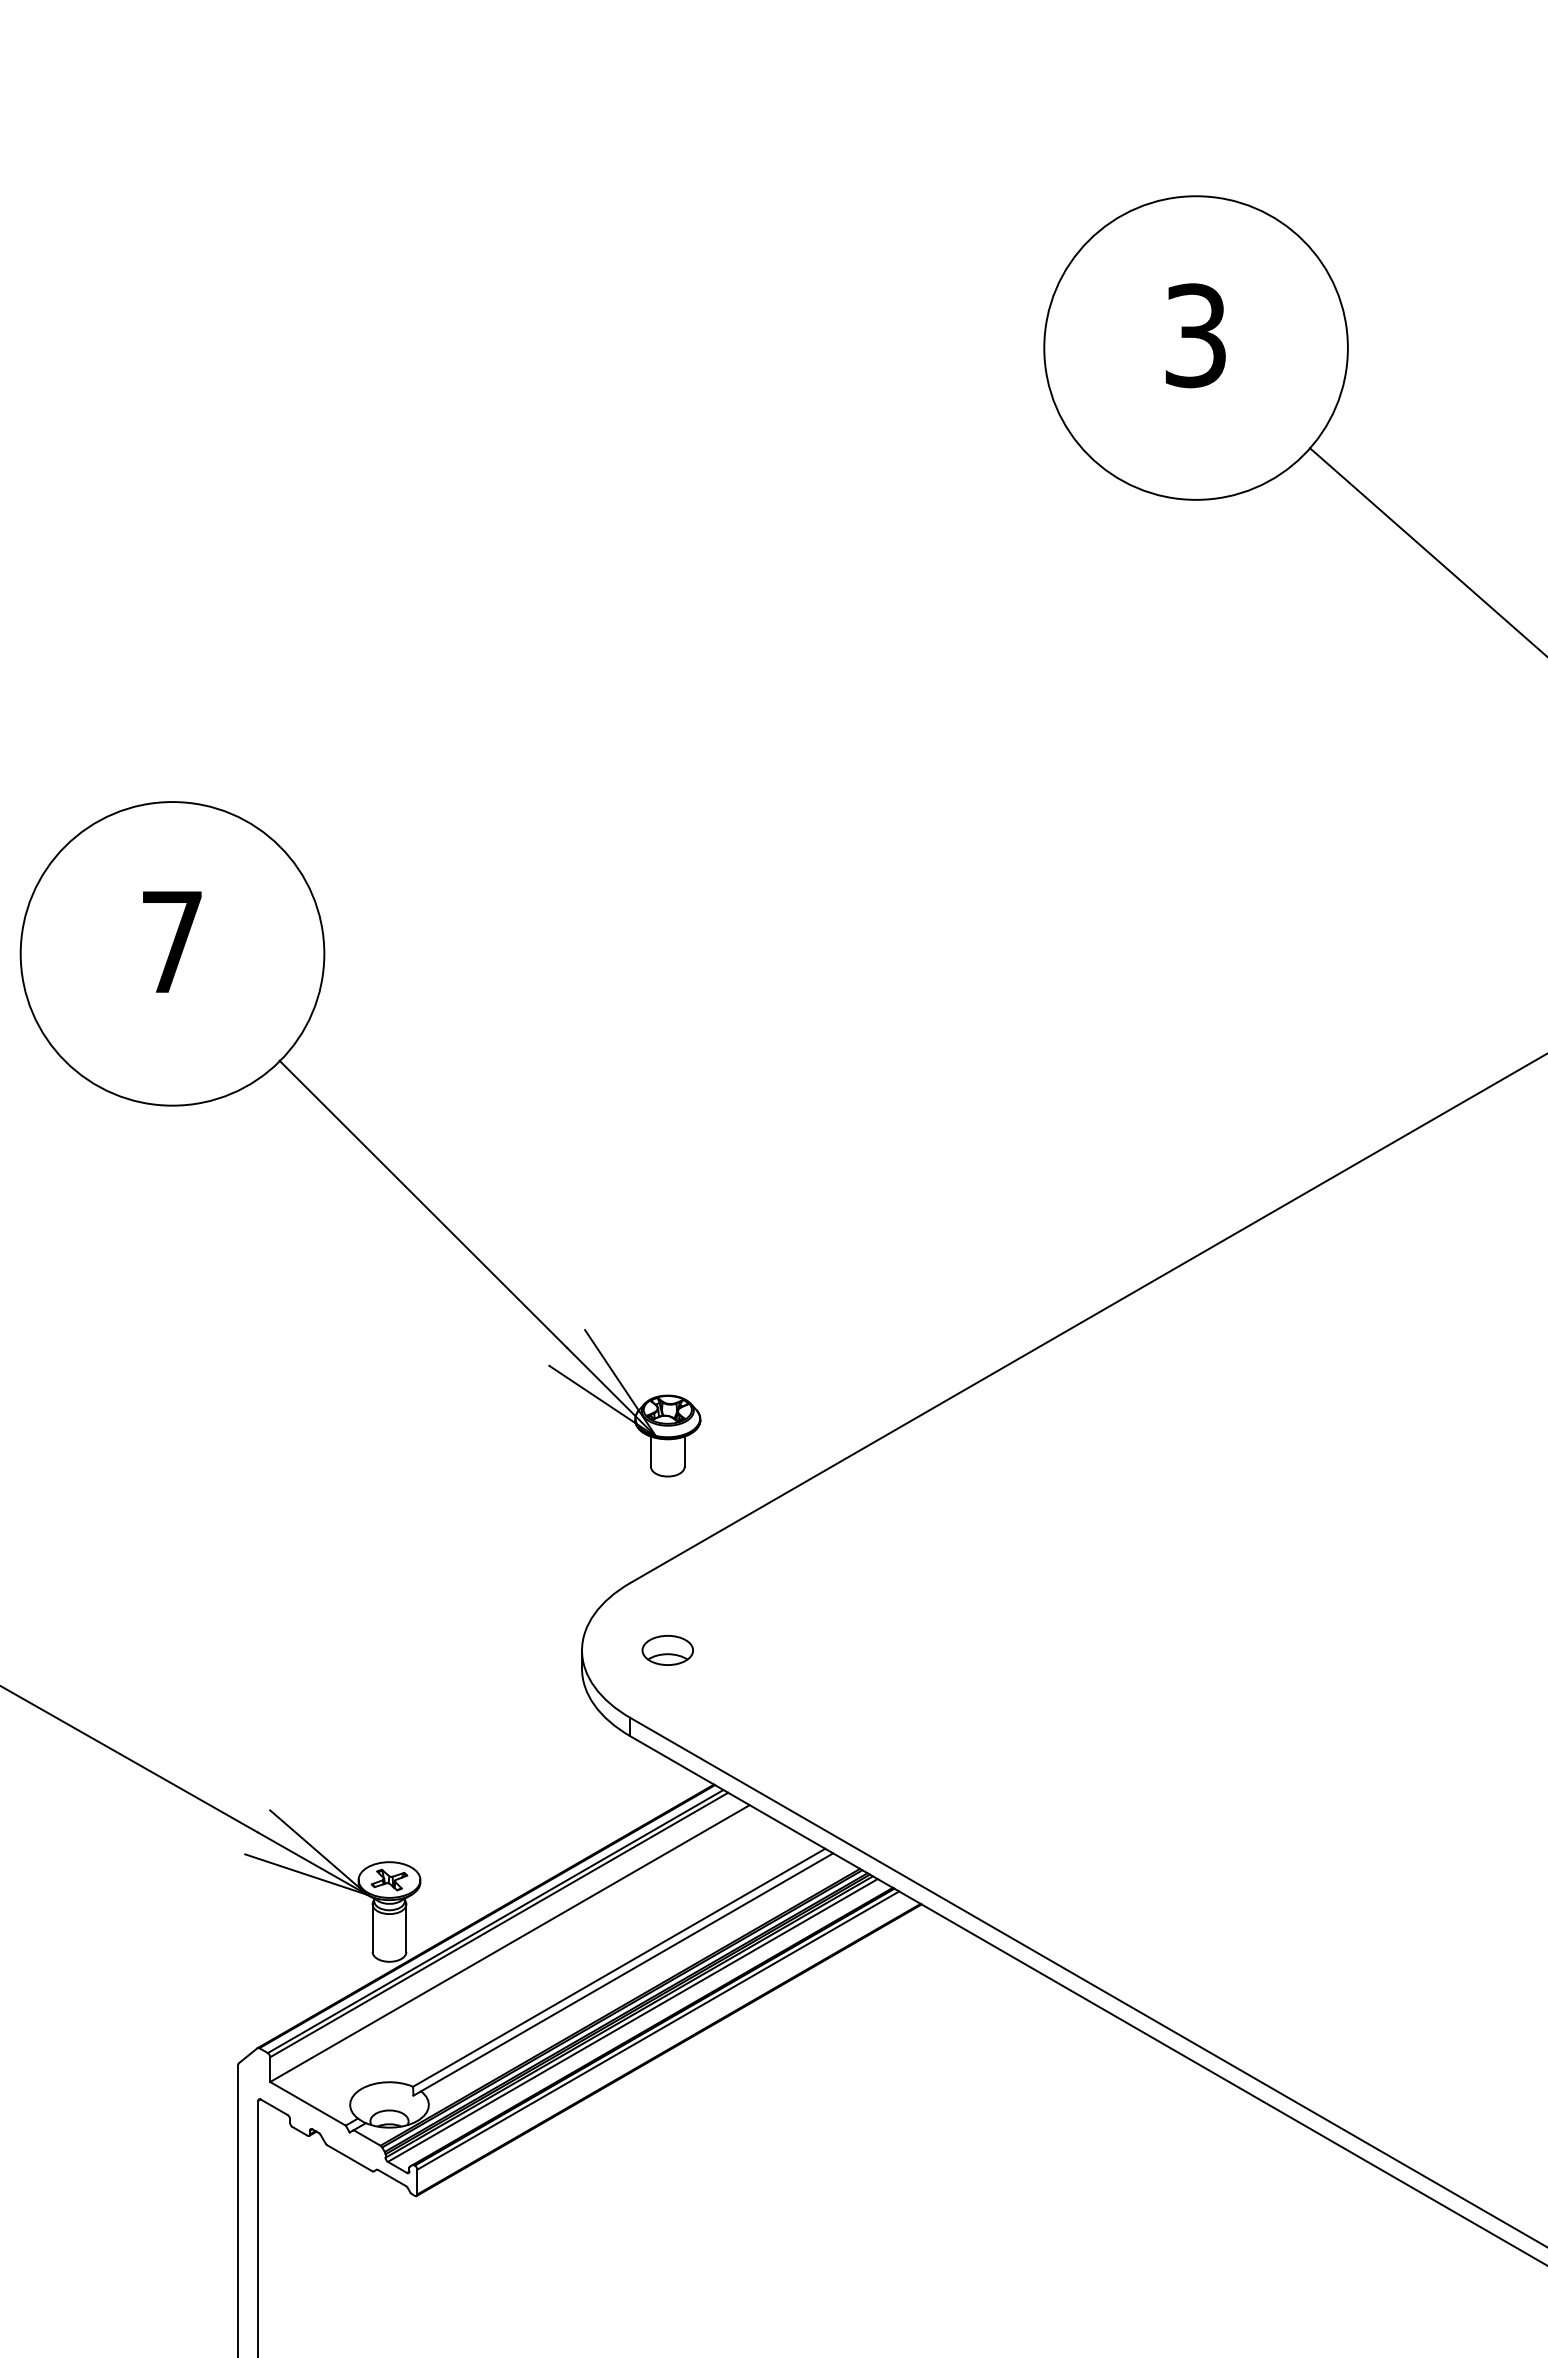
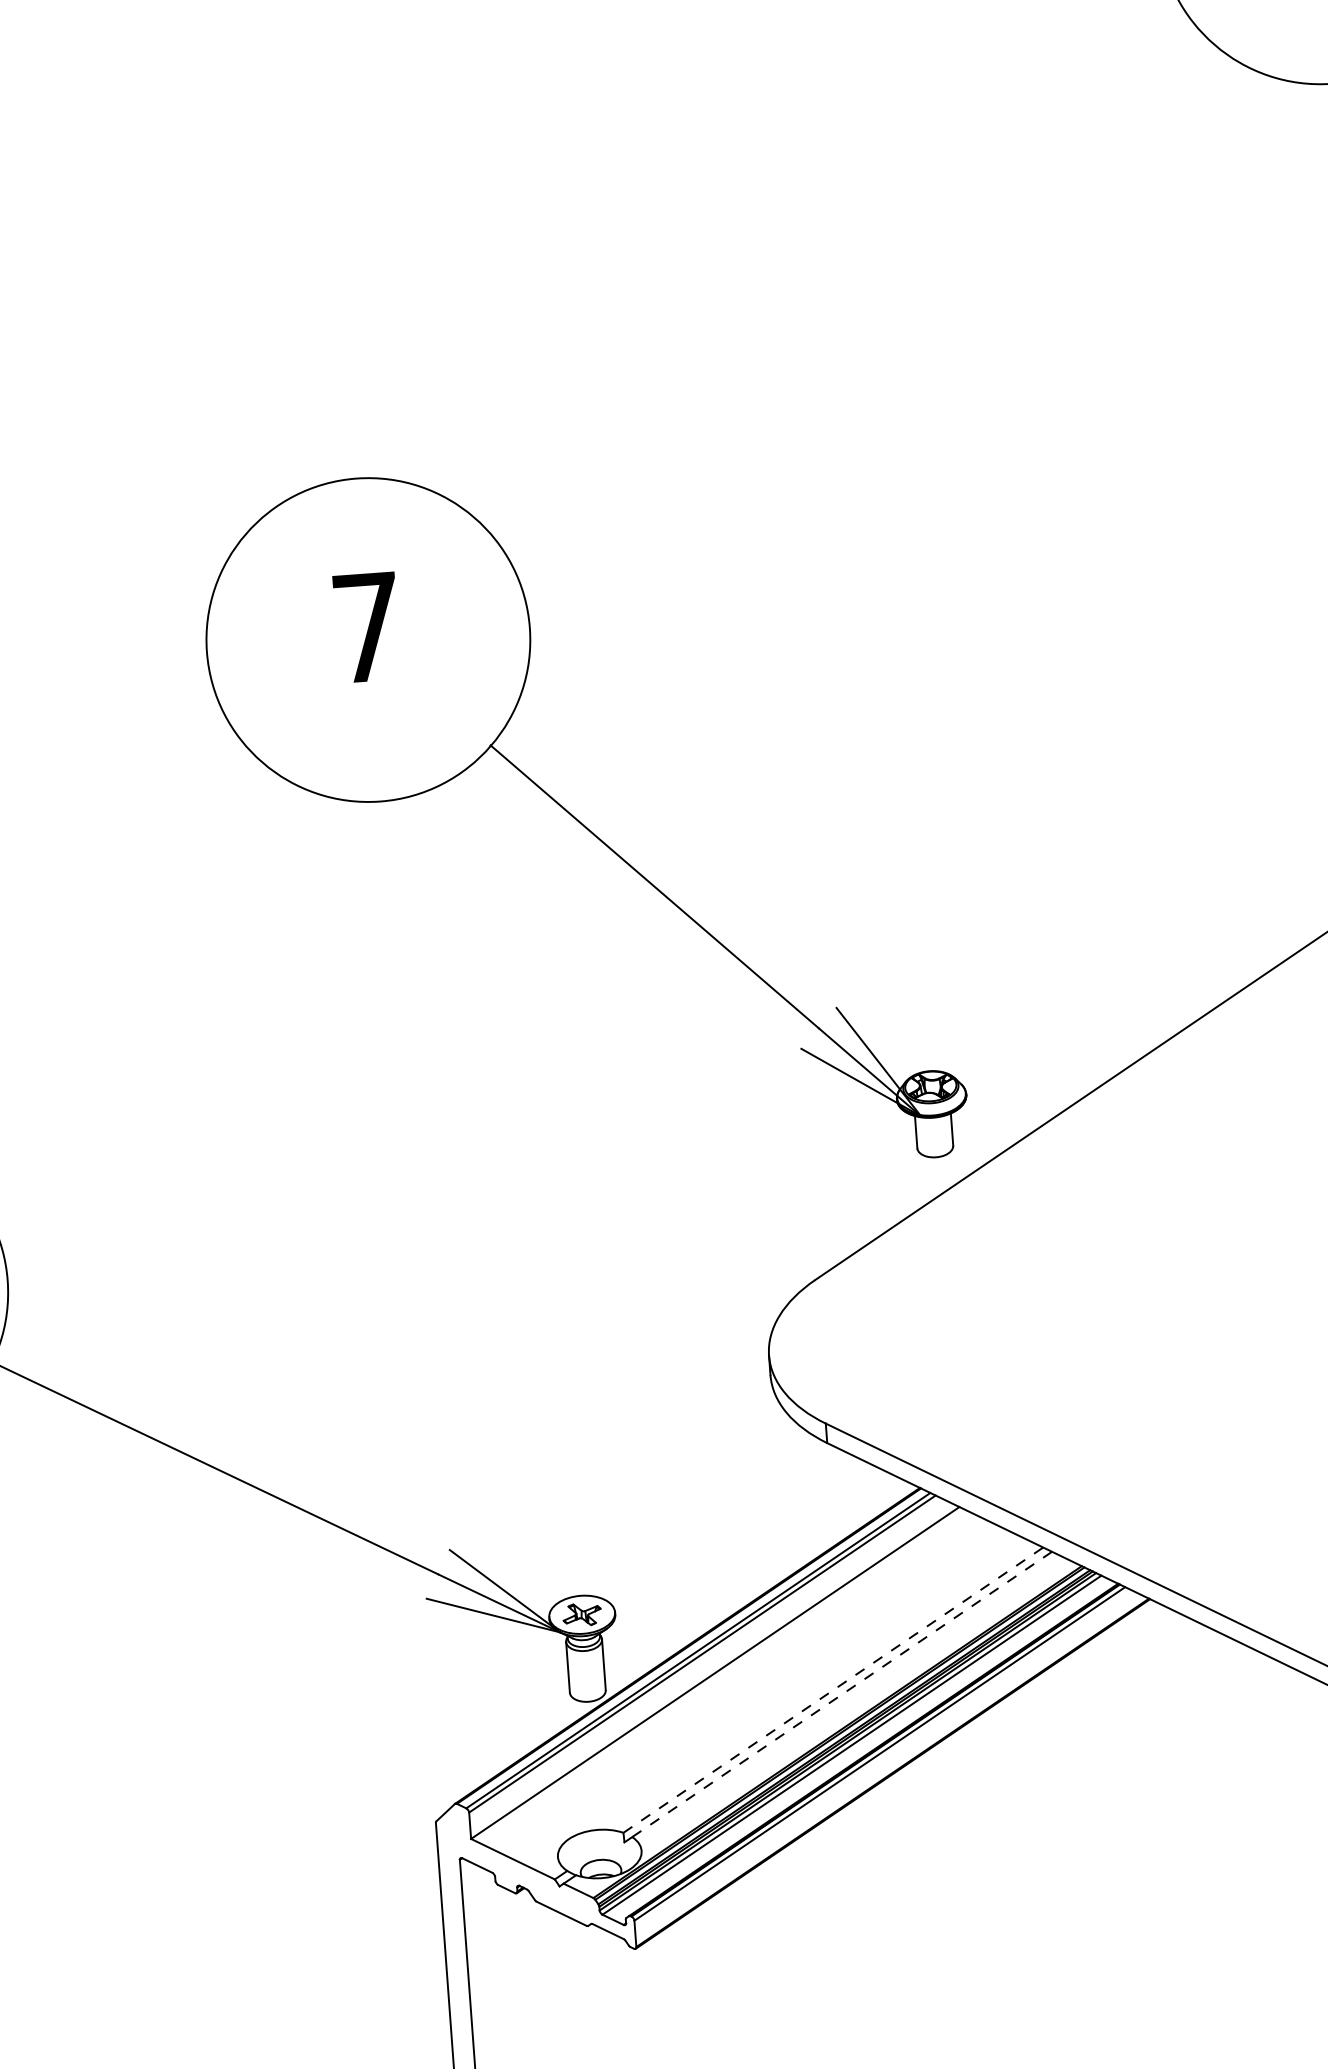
part: (360, 1139) -> (582, 822), moved
part: (667, 1650) -> (859, 1348), removed
line: (619, 1967) -> (833, 1689), solid -> dashed
line: (627, 1972) -> (842, 1694), solid -> dashed

